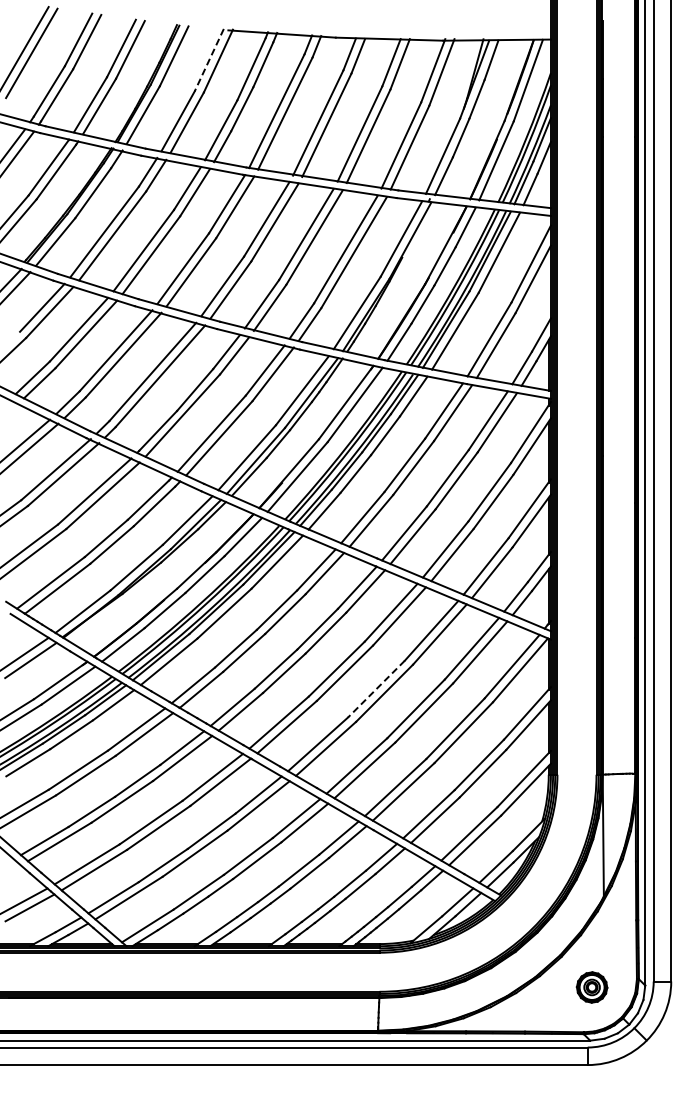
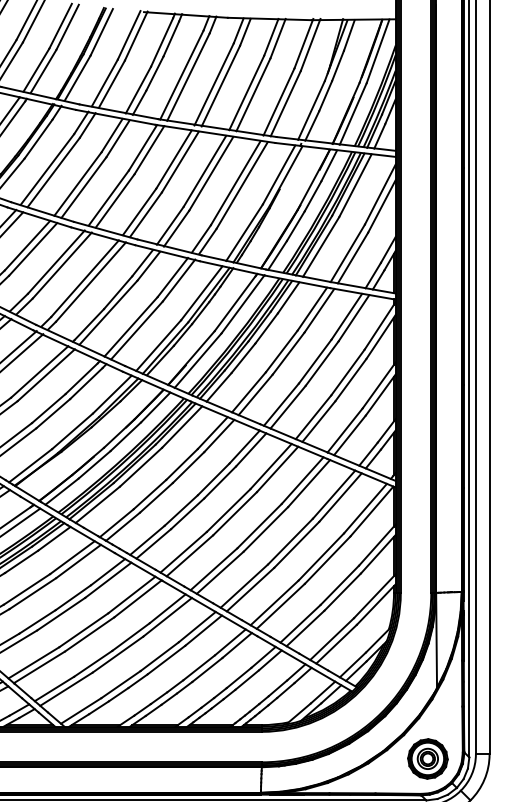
line: (209, 60) -> (129, 35), dashed -> solid
line: (376, 689) -> (259, 526), dashed -> solid
part: (591, 987) -> (427, 758), size x1.67

